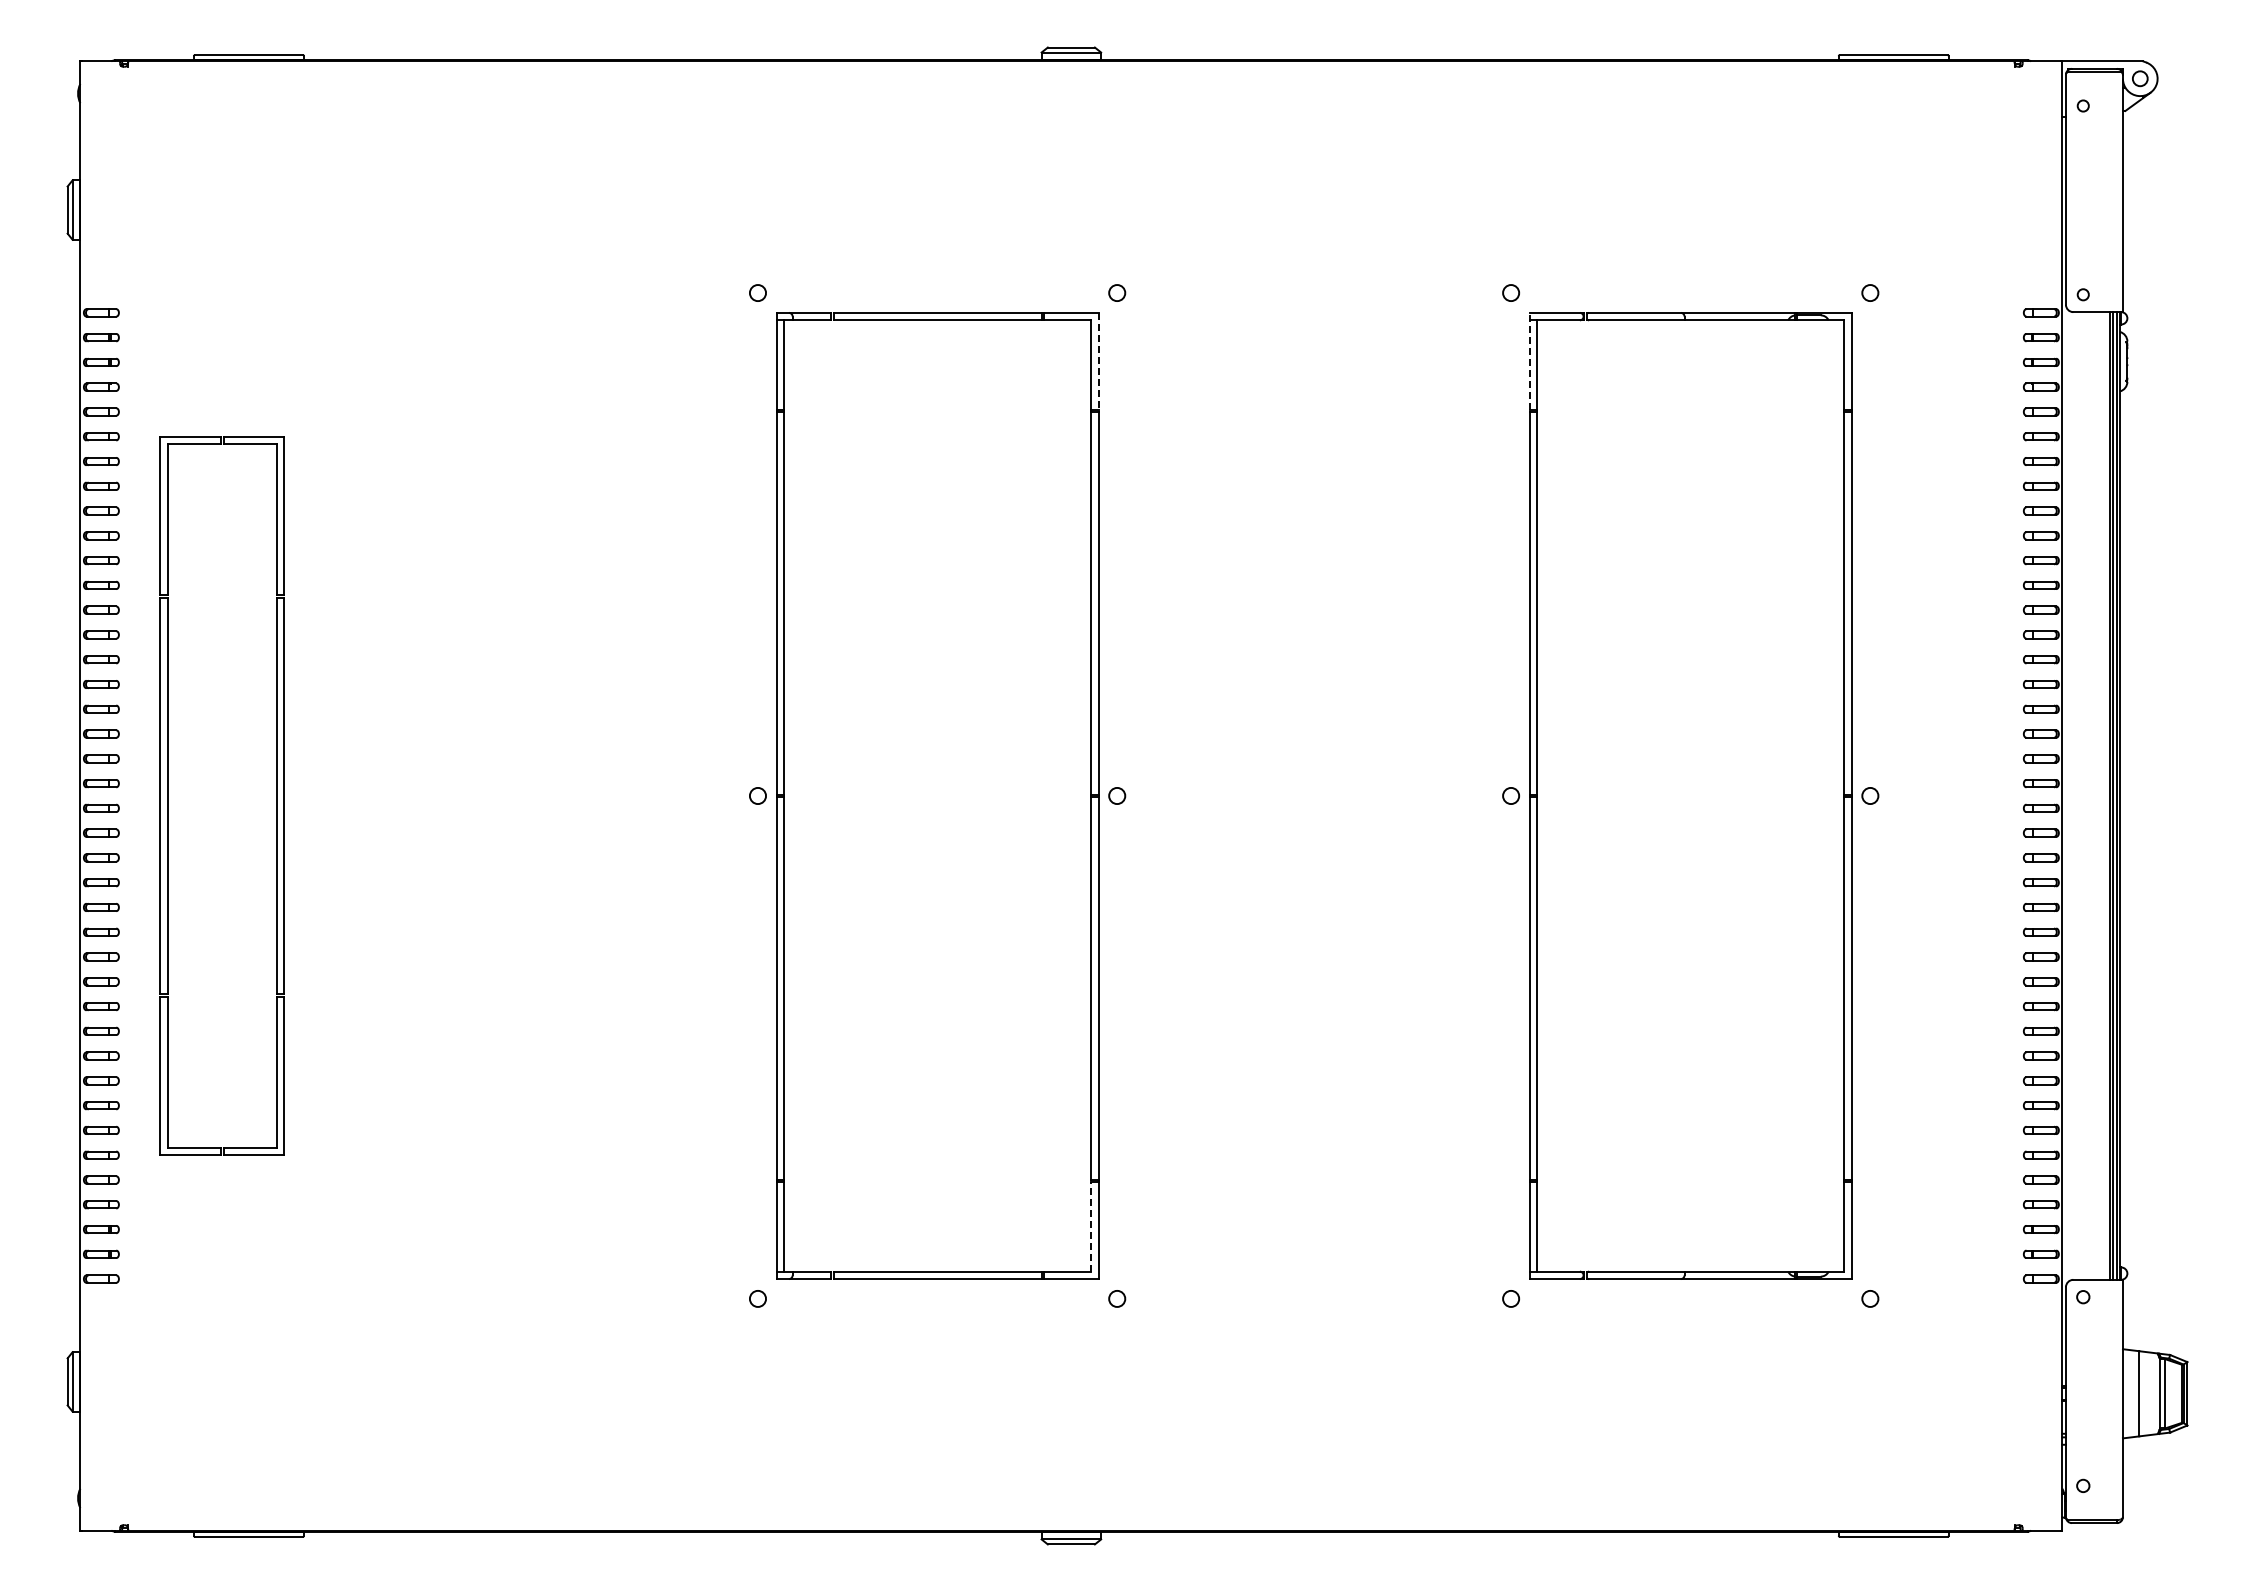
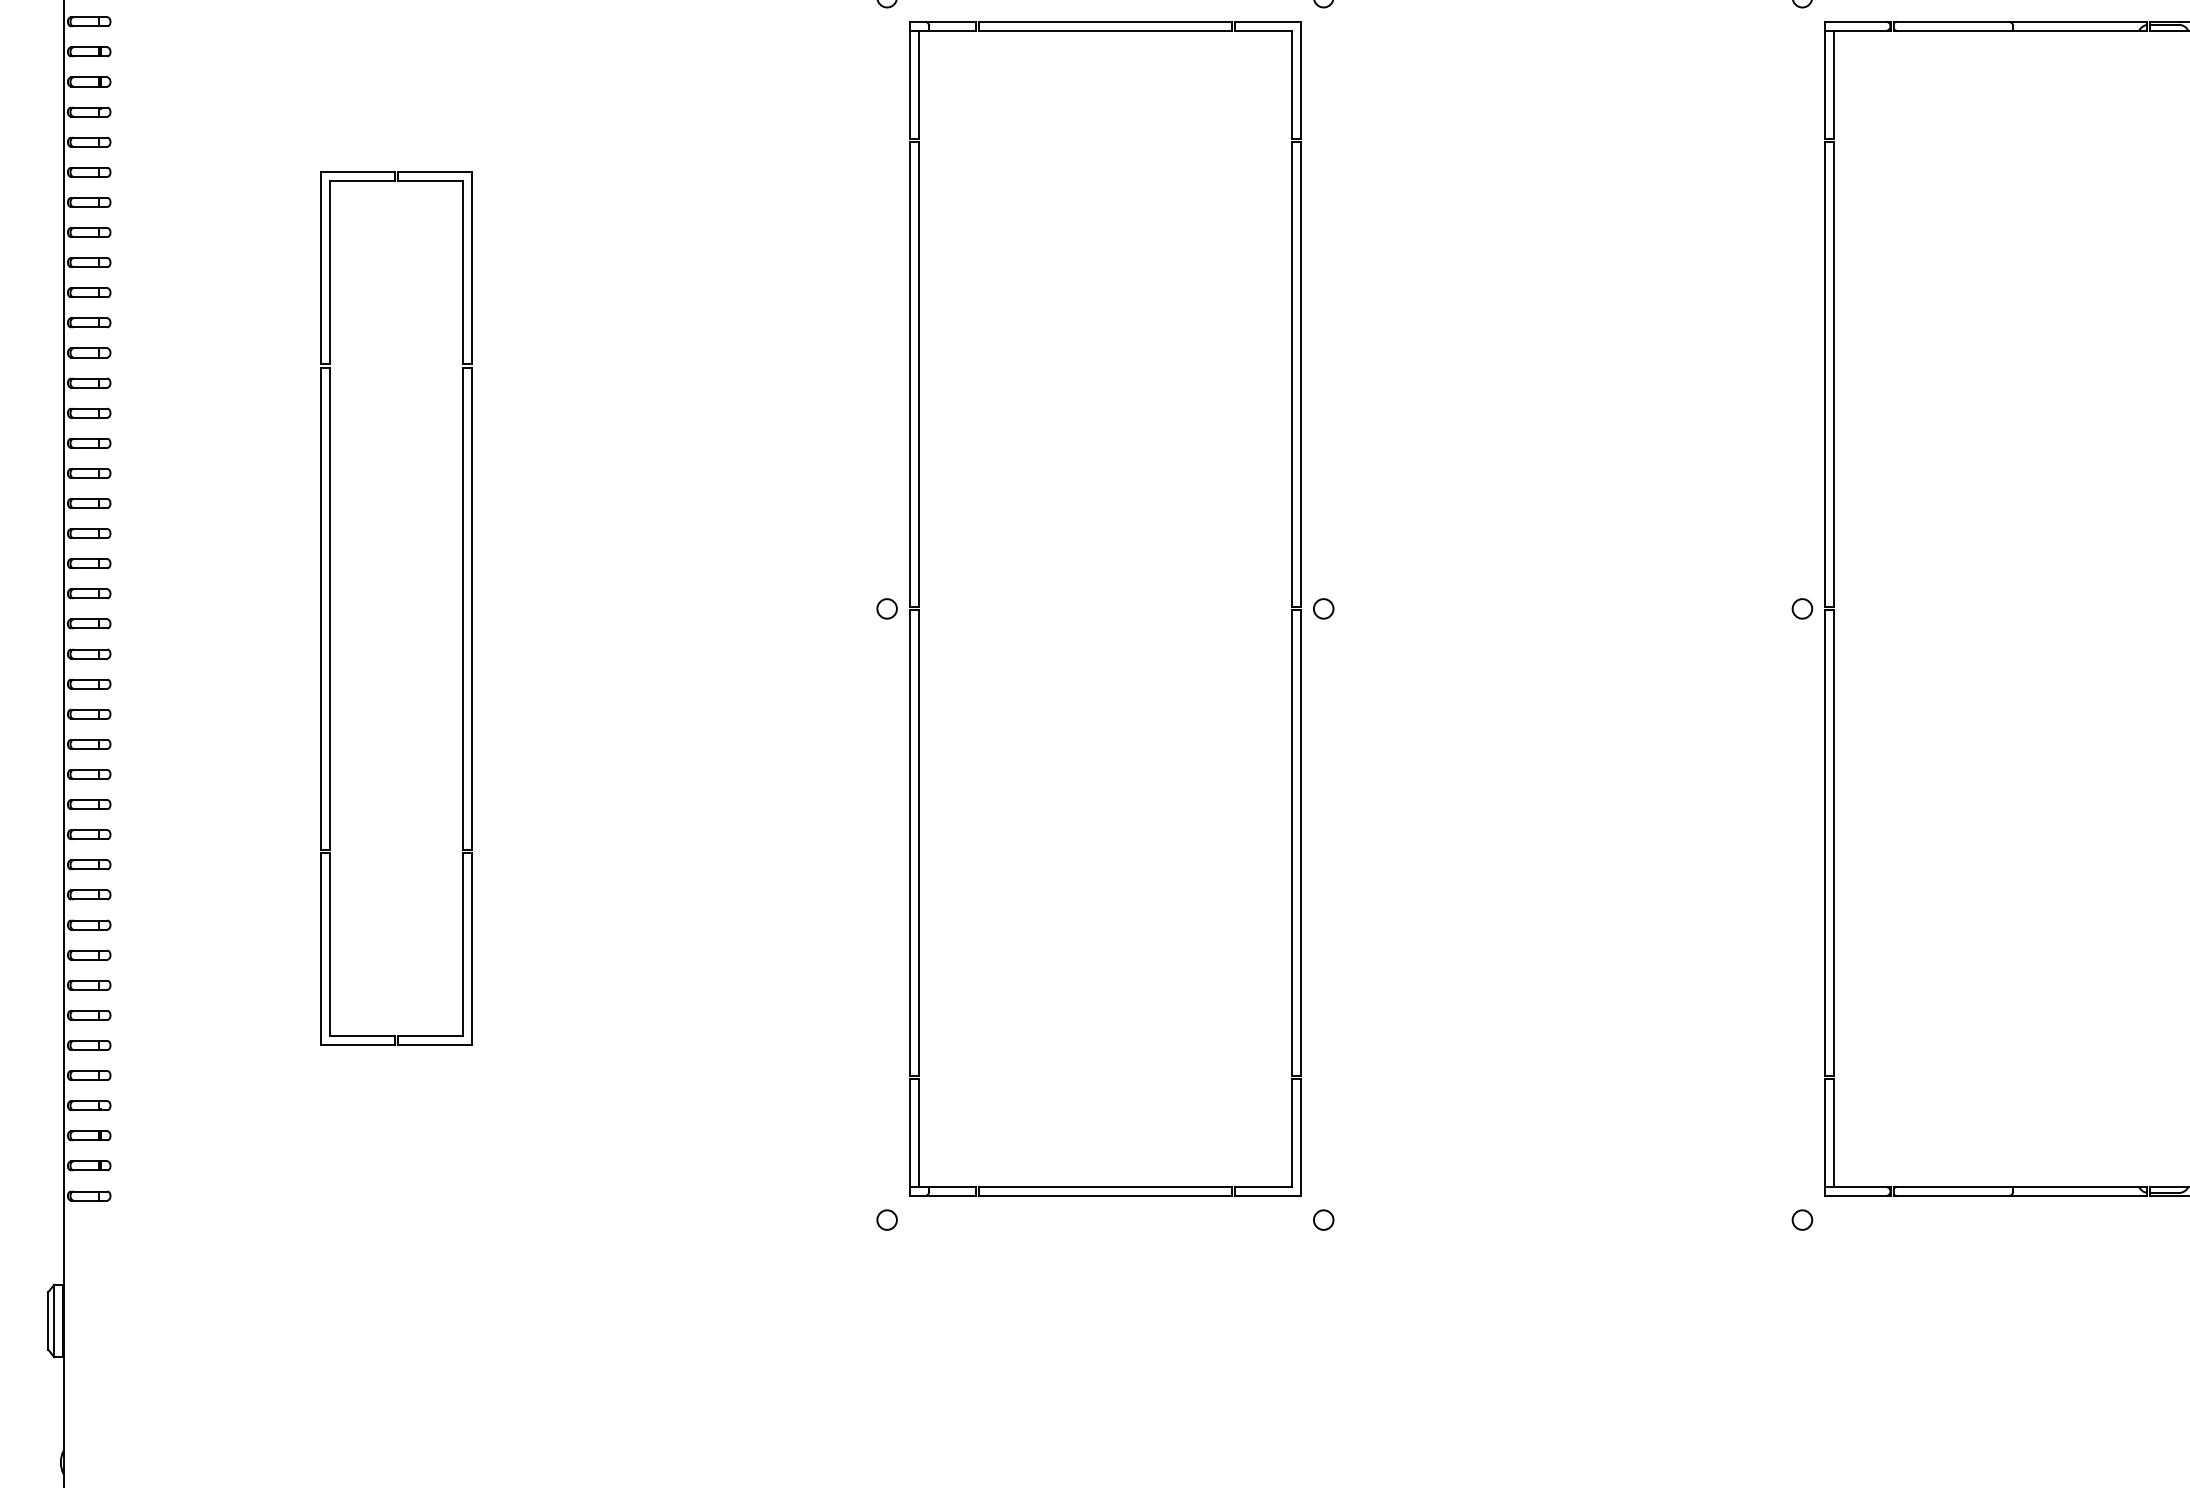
line: (1529, 360) -> (1824, 79), dashed -> solid
line: (1098, 361) -> (1300, 80), dashed -> solid
part: (168, 795) -> (331, 608), moved
line: (1091, 1227) -> (1292, 1133), dashed -> solid

